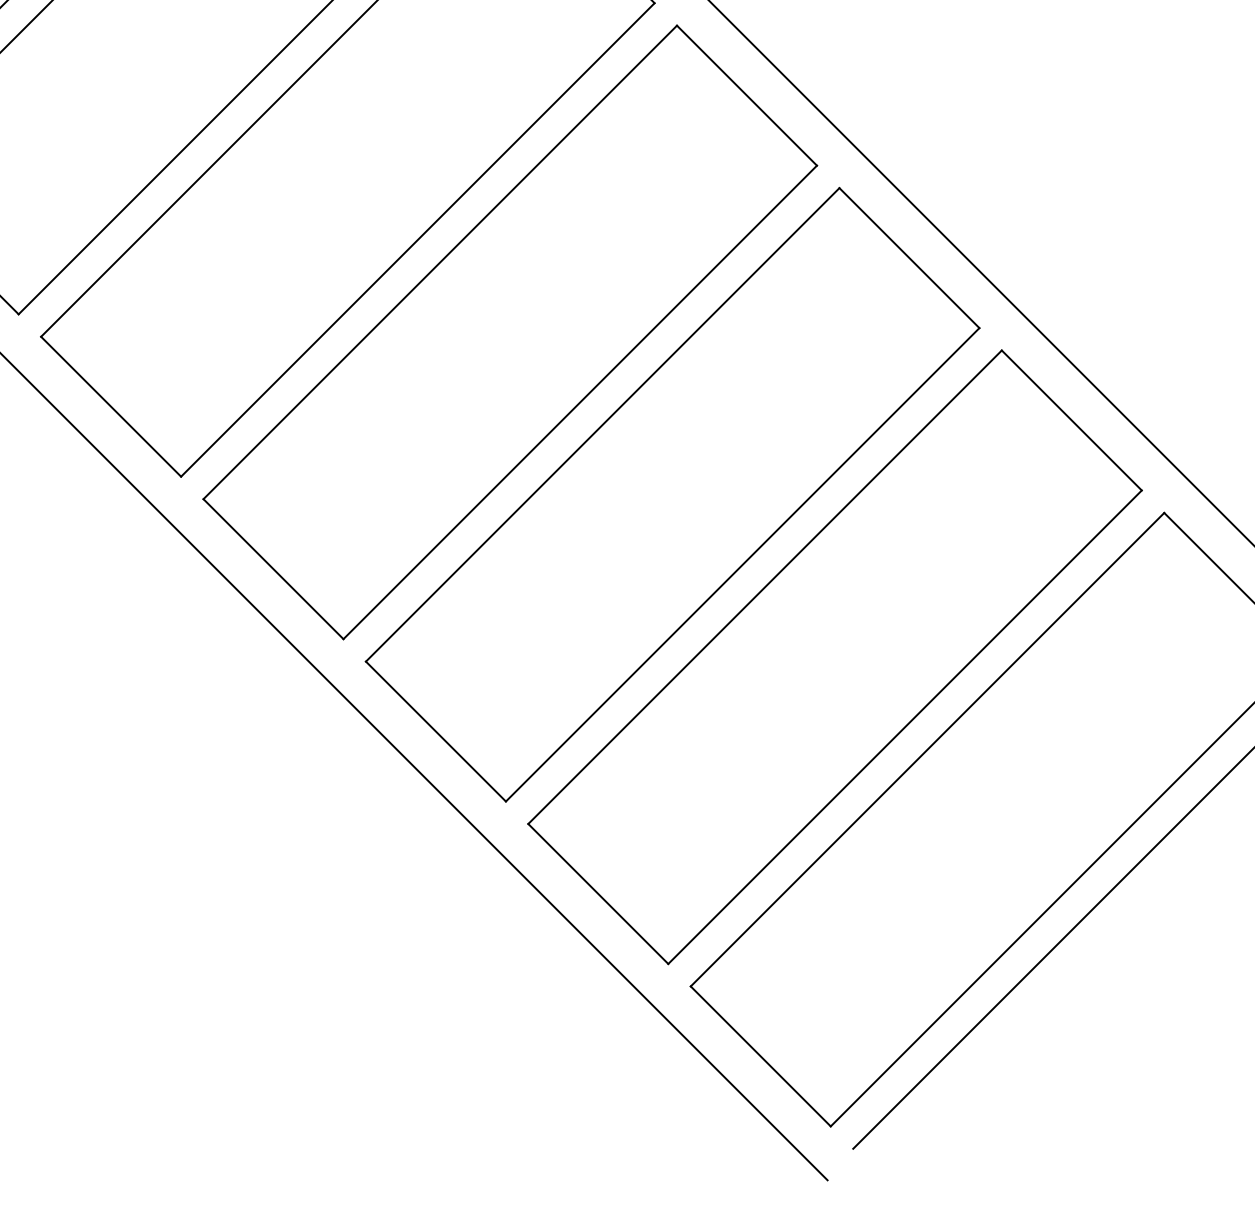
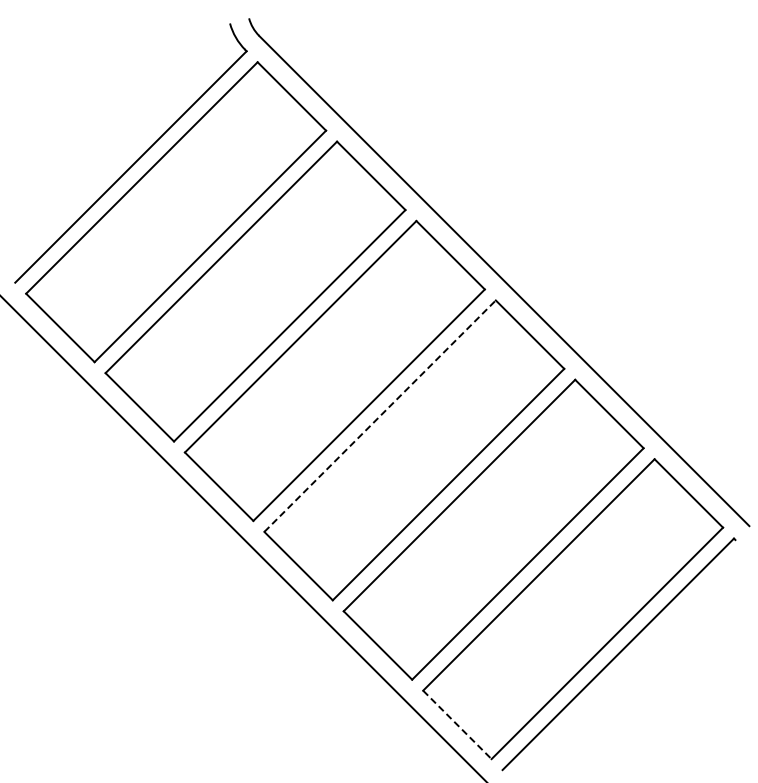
line: (603, 425) -> (380, 416), solid -> dashed
line: (761, 1057) -> (457, 725), solid -> dashed

